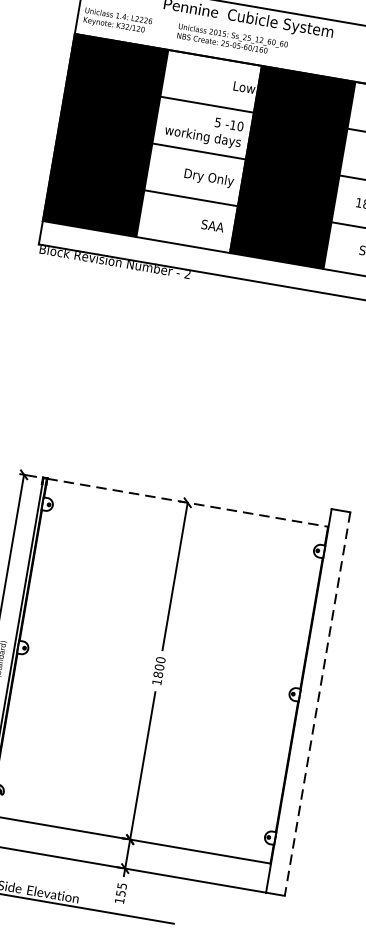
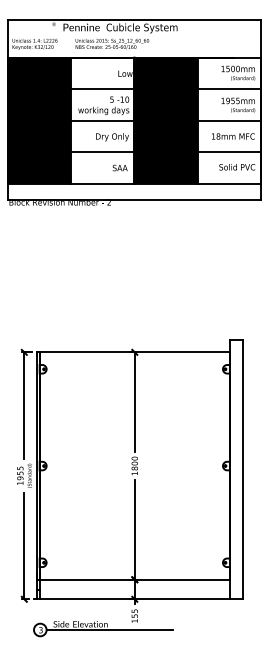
line: (187, 502) -> (134, 352), dashed -> solid
line: (317, 705) -> (242, 470), dashed -> solid

